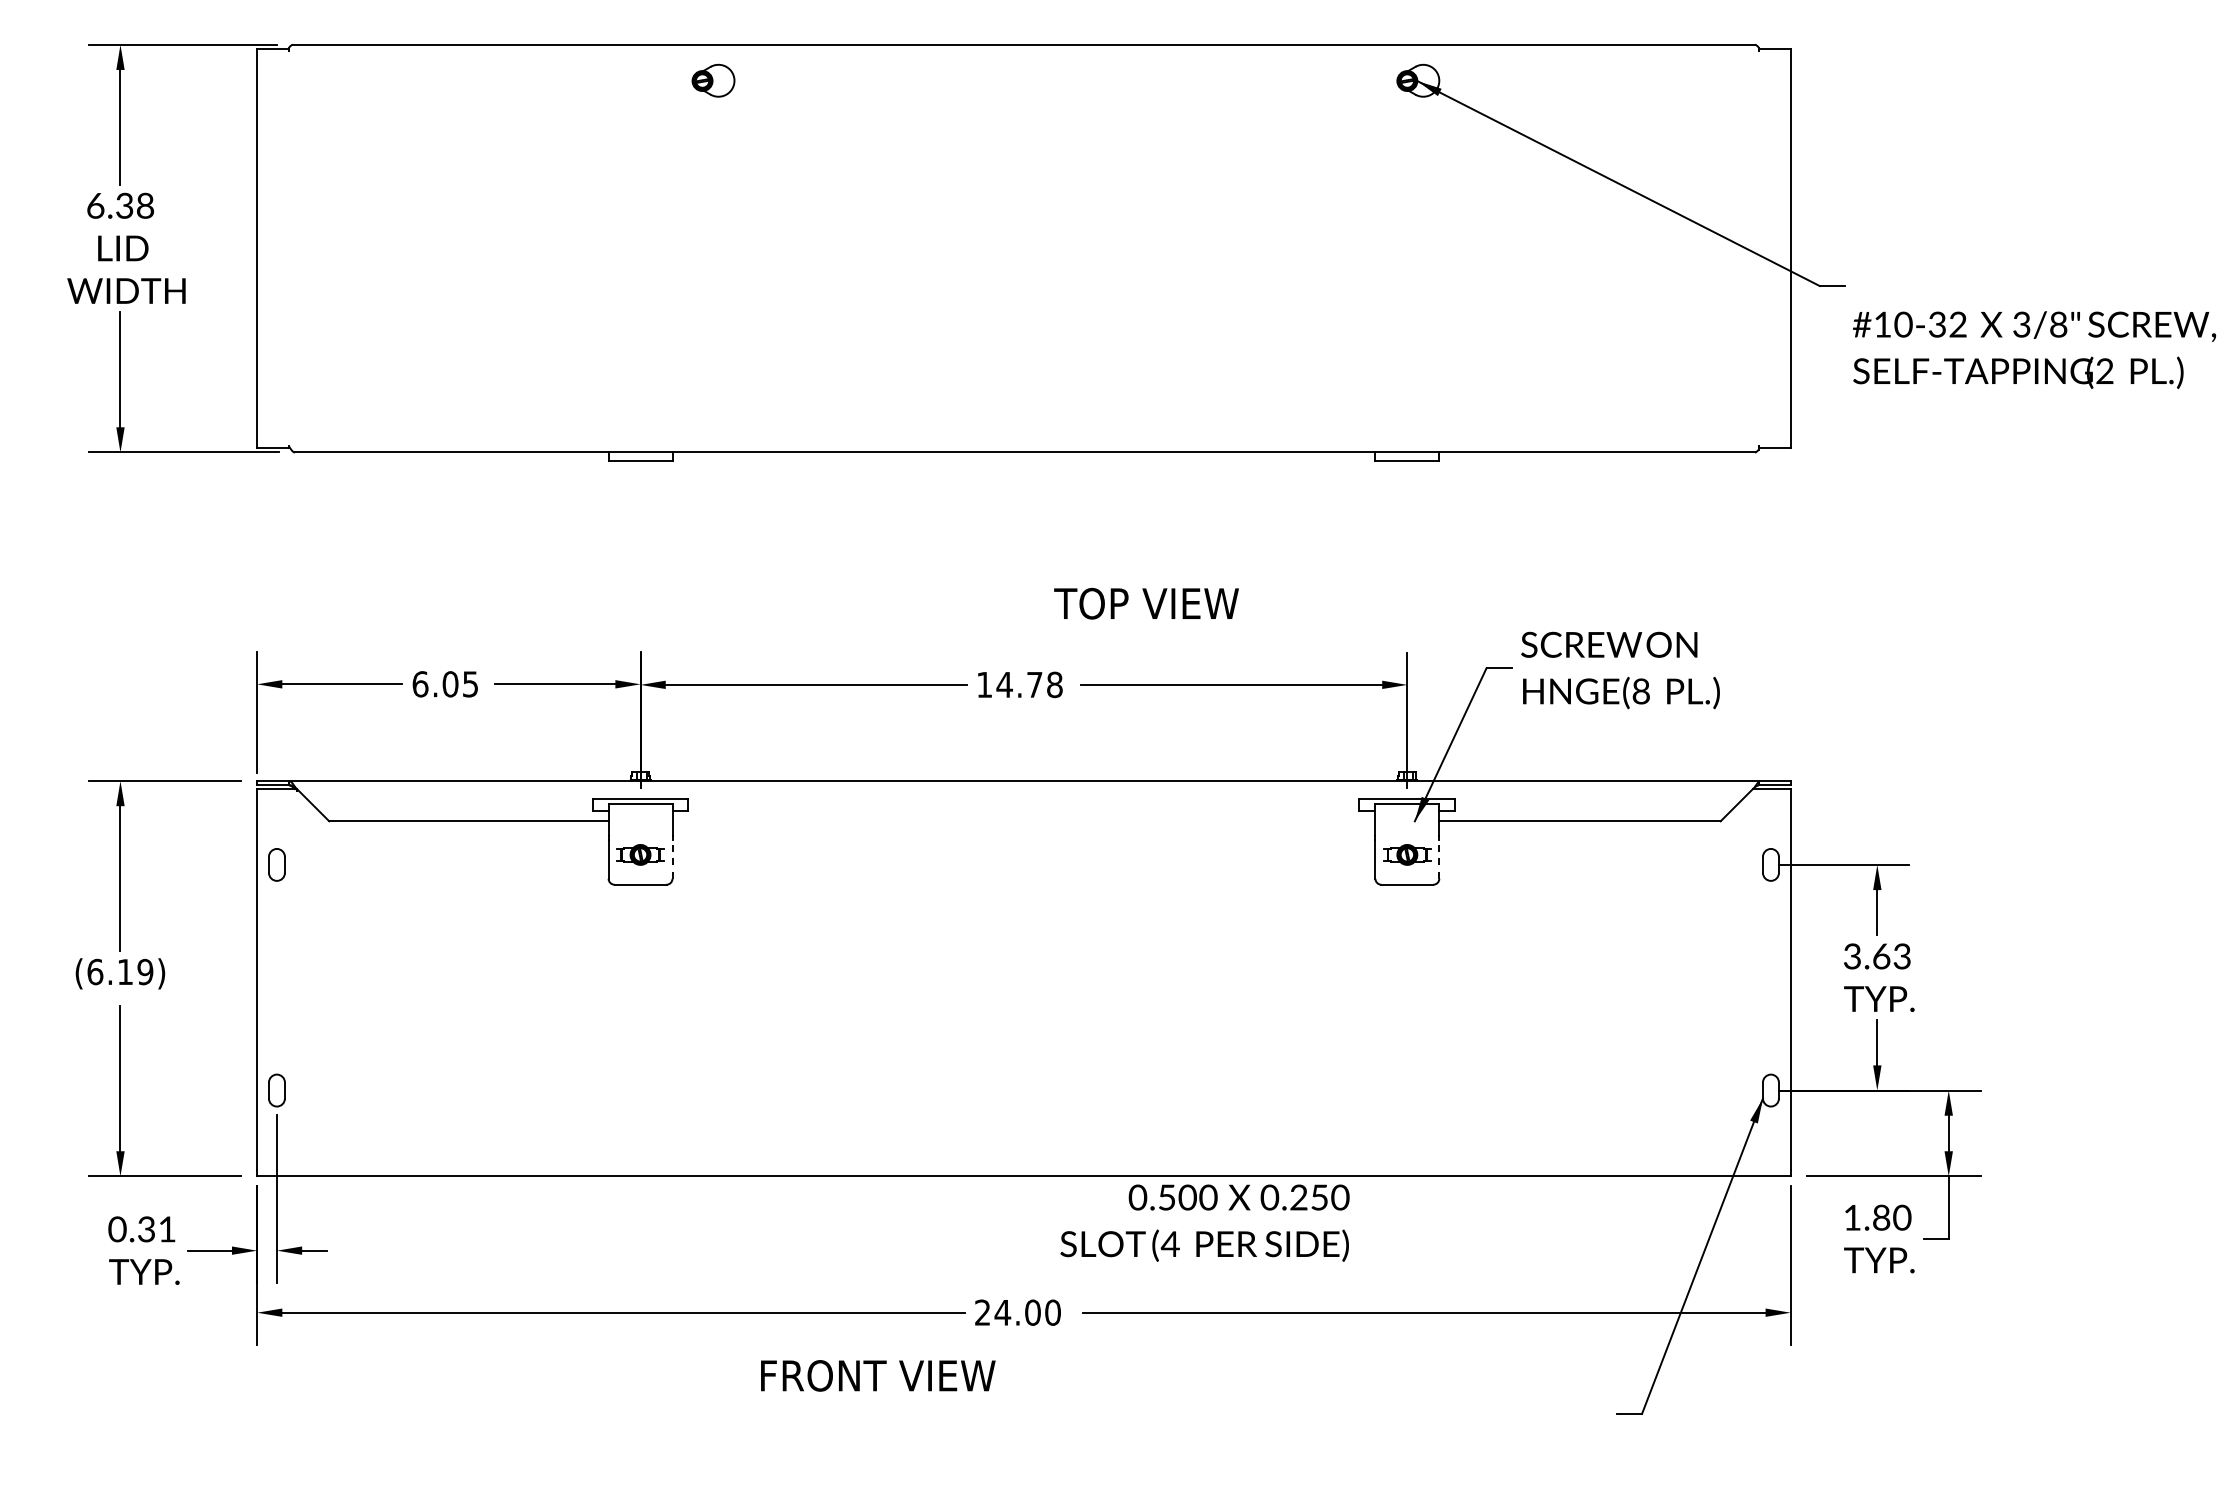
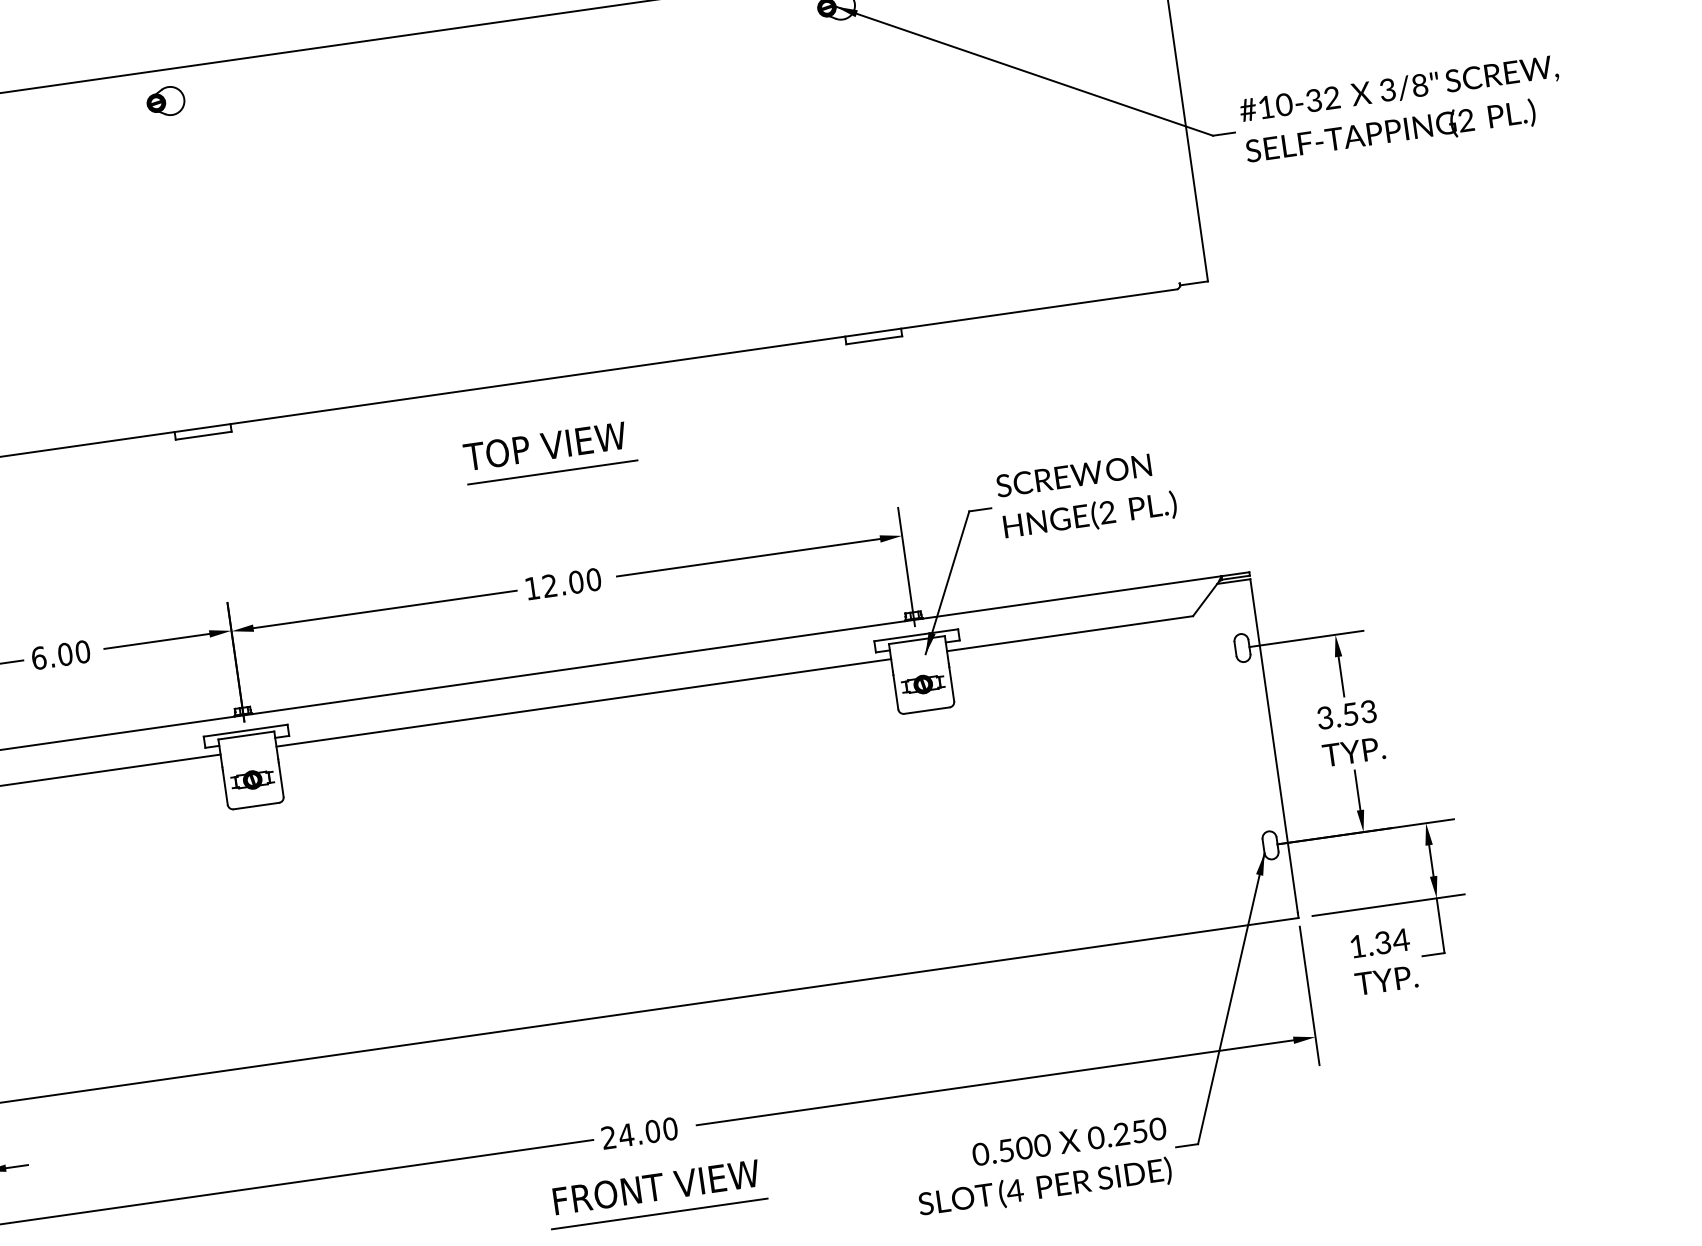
part: (713, 80) -> (165, 101), moved
text: (2034, 349) -> (1401, 110), moved
line: (1025, 558) -> (552, 472), added
text: (1146, 603) -> (545, 446), moved
text: (470, 684) -> (82, 652), 6.05 -> 6.00
text: (1029, 684) -> (571, 582), 14.78 -> 12.00
text: (1640, 692) -> (1106, 513), (8 -> (2
line: (1023, 821) -> (583, 703), added
line: (672, 859) -> (281, 780), dashed -> solid
line: (1439, 859) -> (951, 684), dashed -> solid
text: (1881, 956) -> (1350, 714), 3.63 -> 3.53
text: (1892, 1217) -> (1392, 941), 1.80 -> 1.34
text: (1204, 1222) -> (1042, 1167), moved
text: (878, 1375) -> (656, 1186), moved
line: (1027, 1406) -> (659, 1214), added

